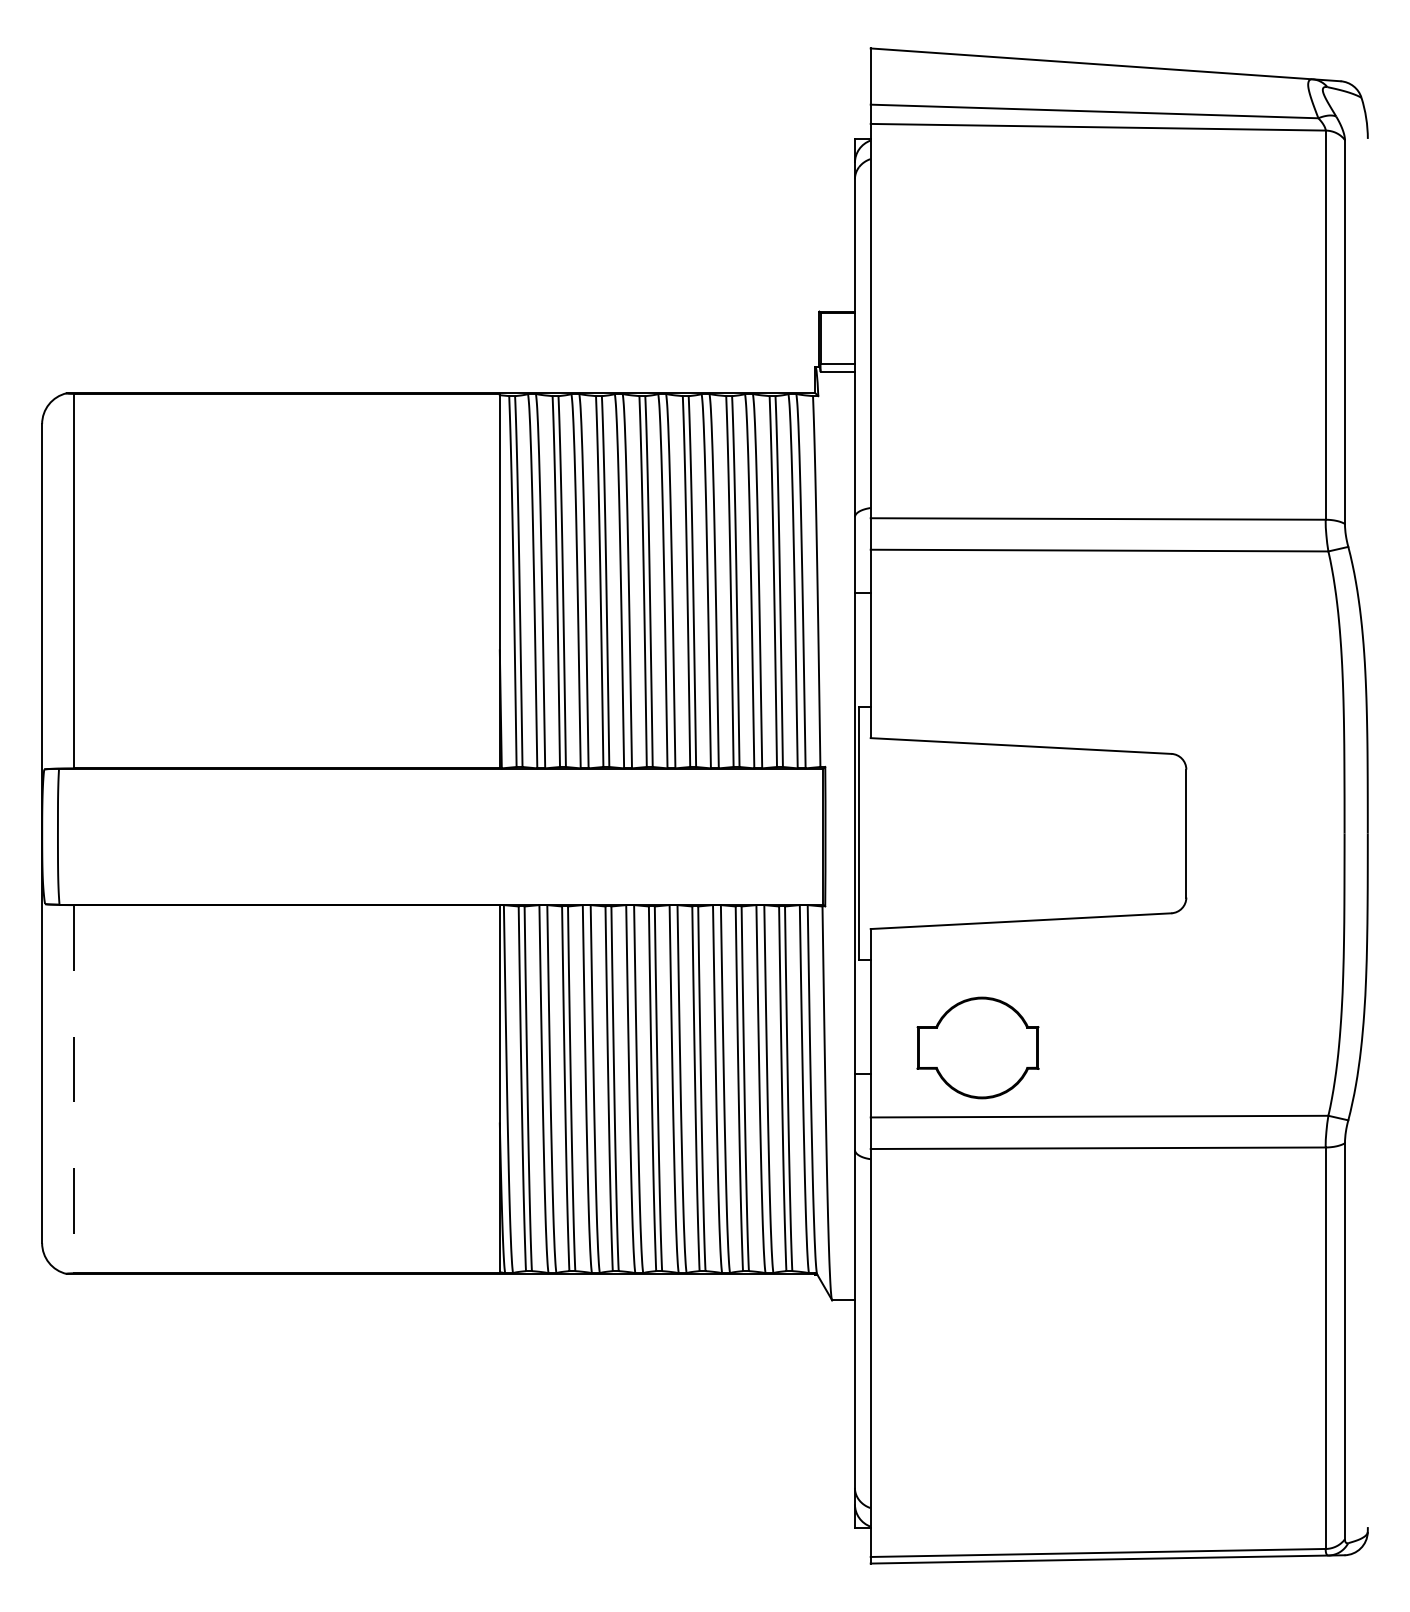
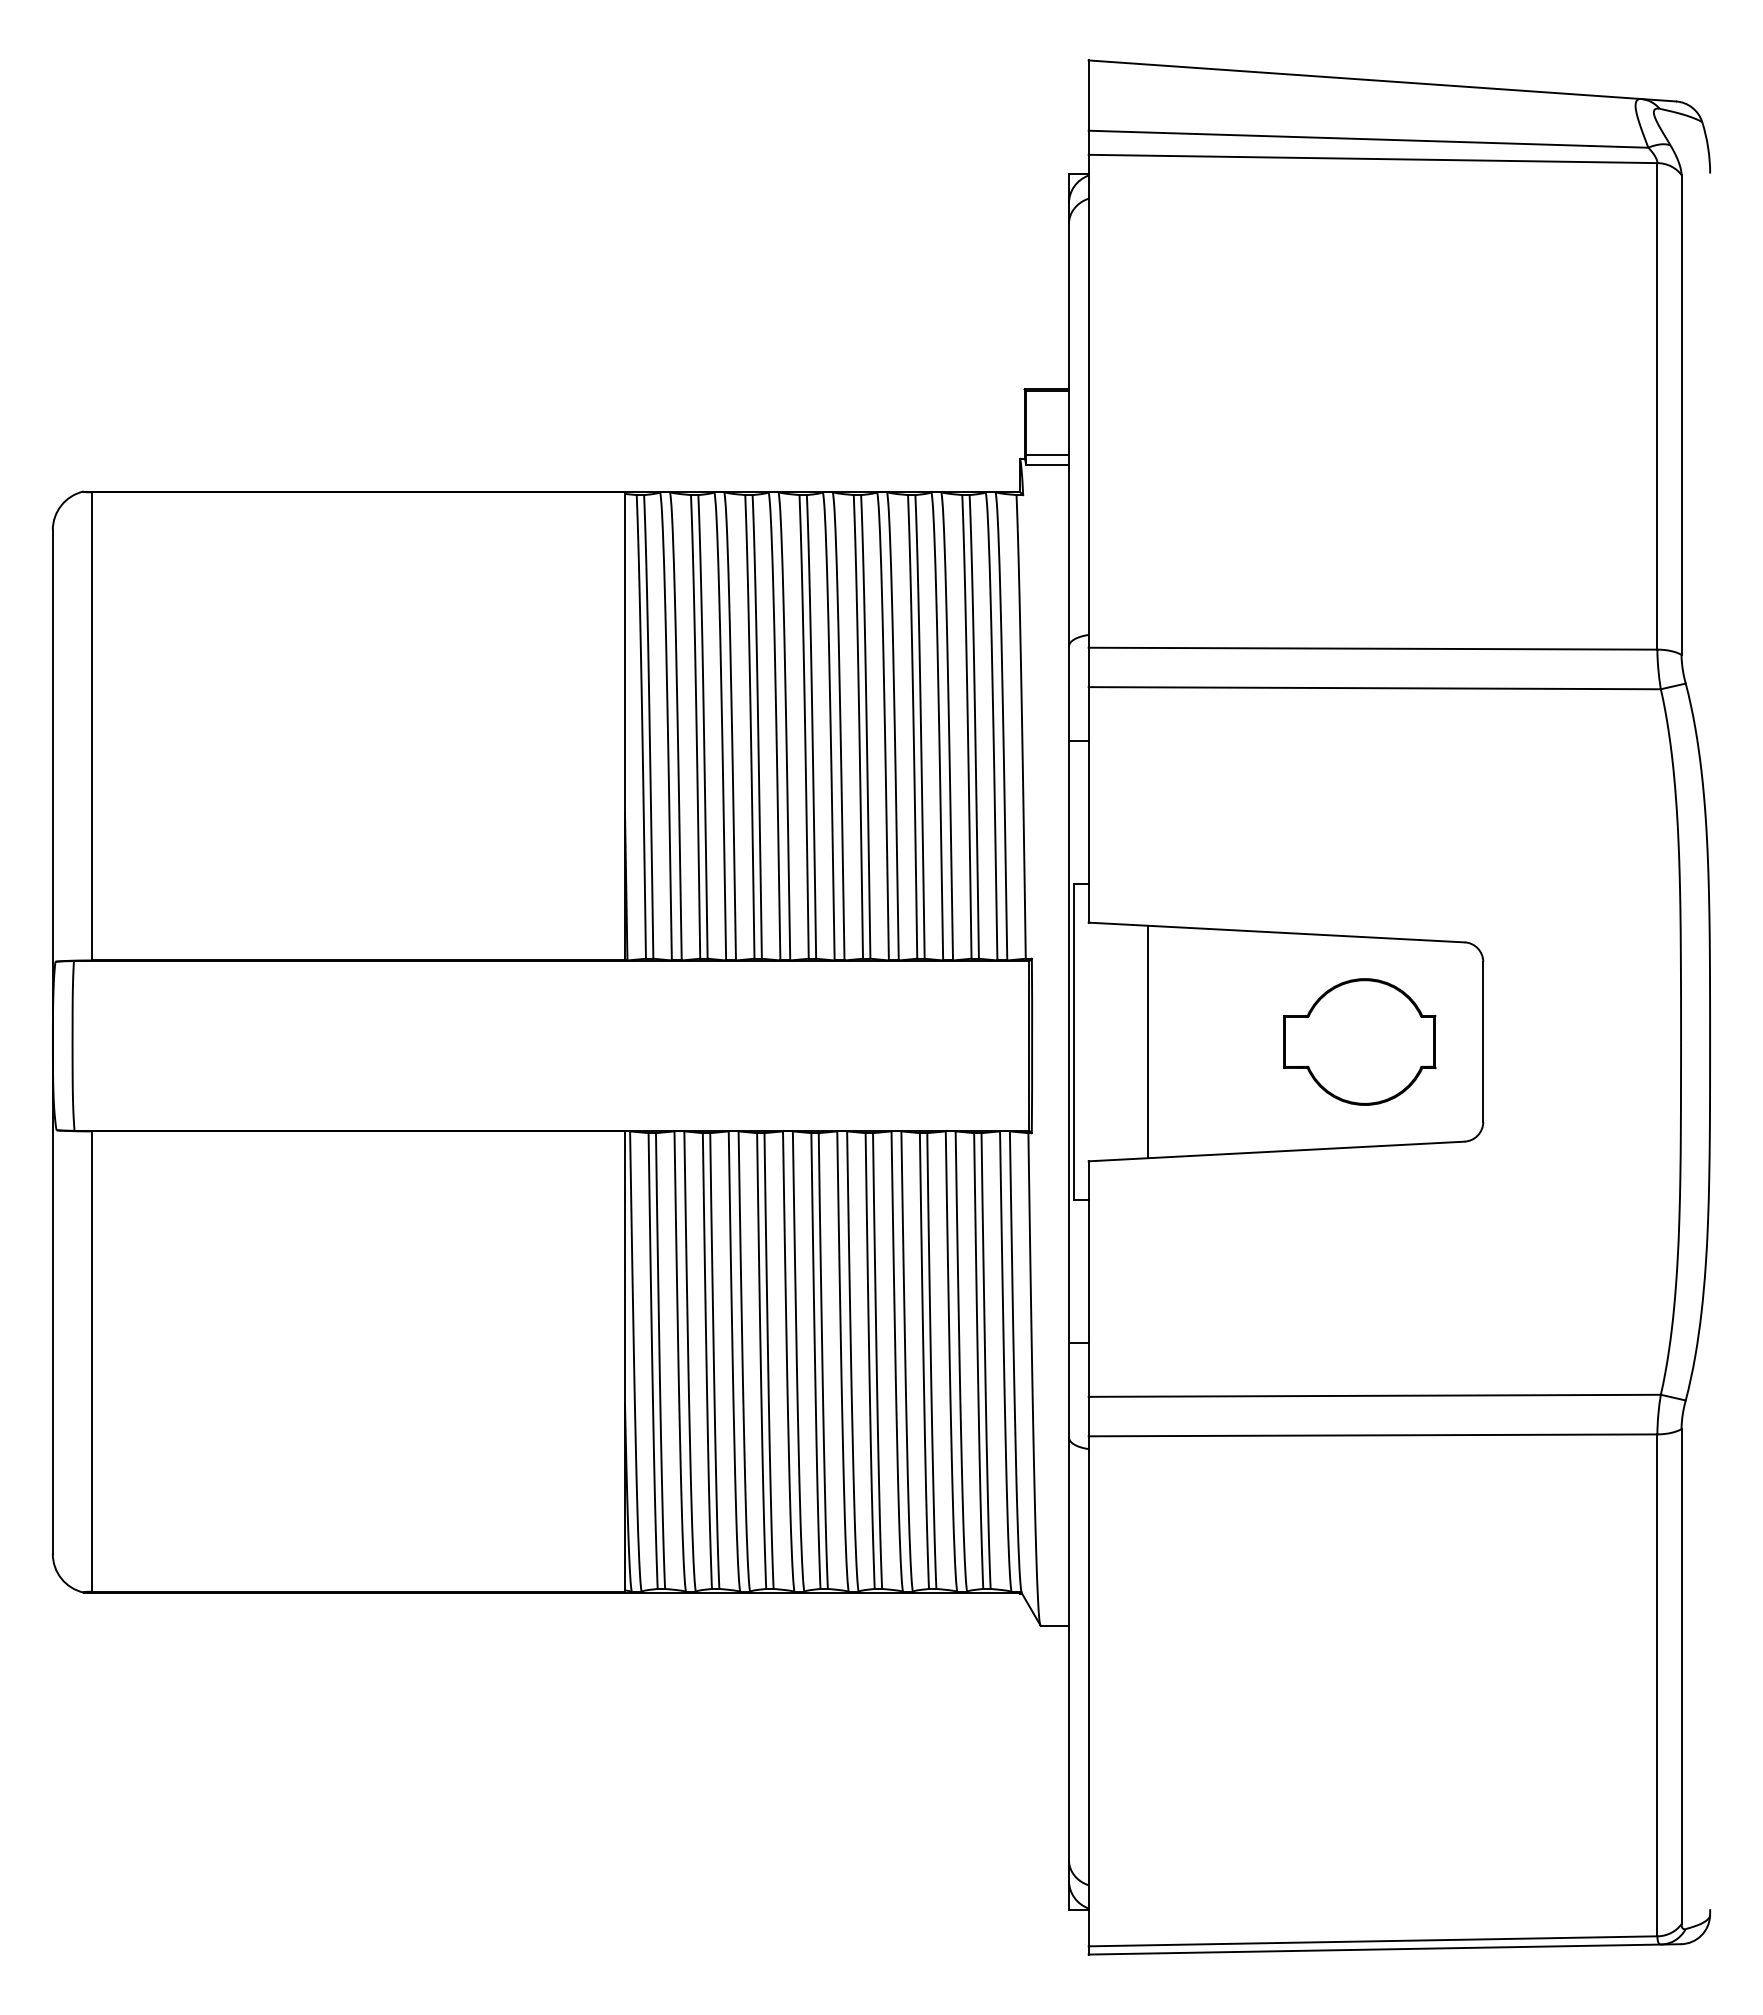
line: (917, 833) -> (1147, 1041), added
part: (977, 1047) -> (1359, 1041), moved
line: (73, 1089) -> (92, 1362), dashed -> solid

